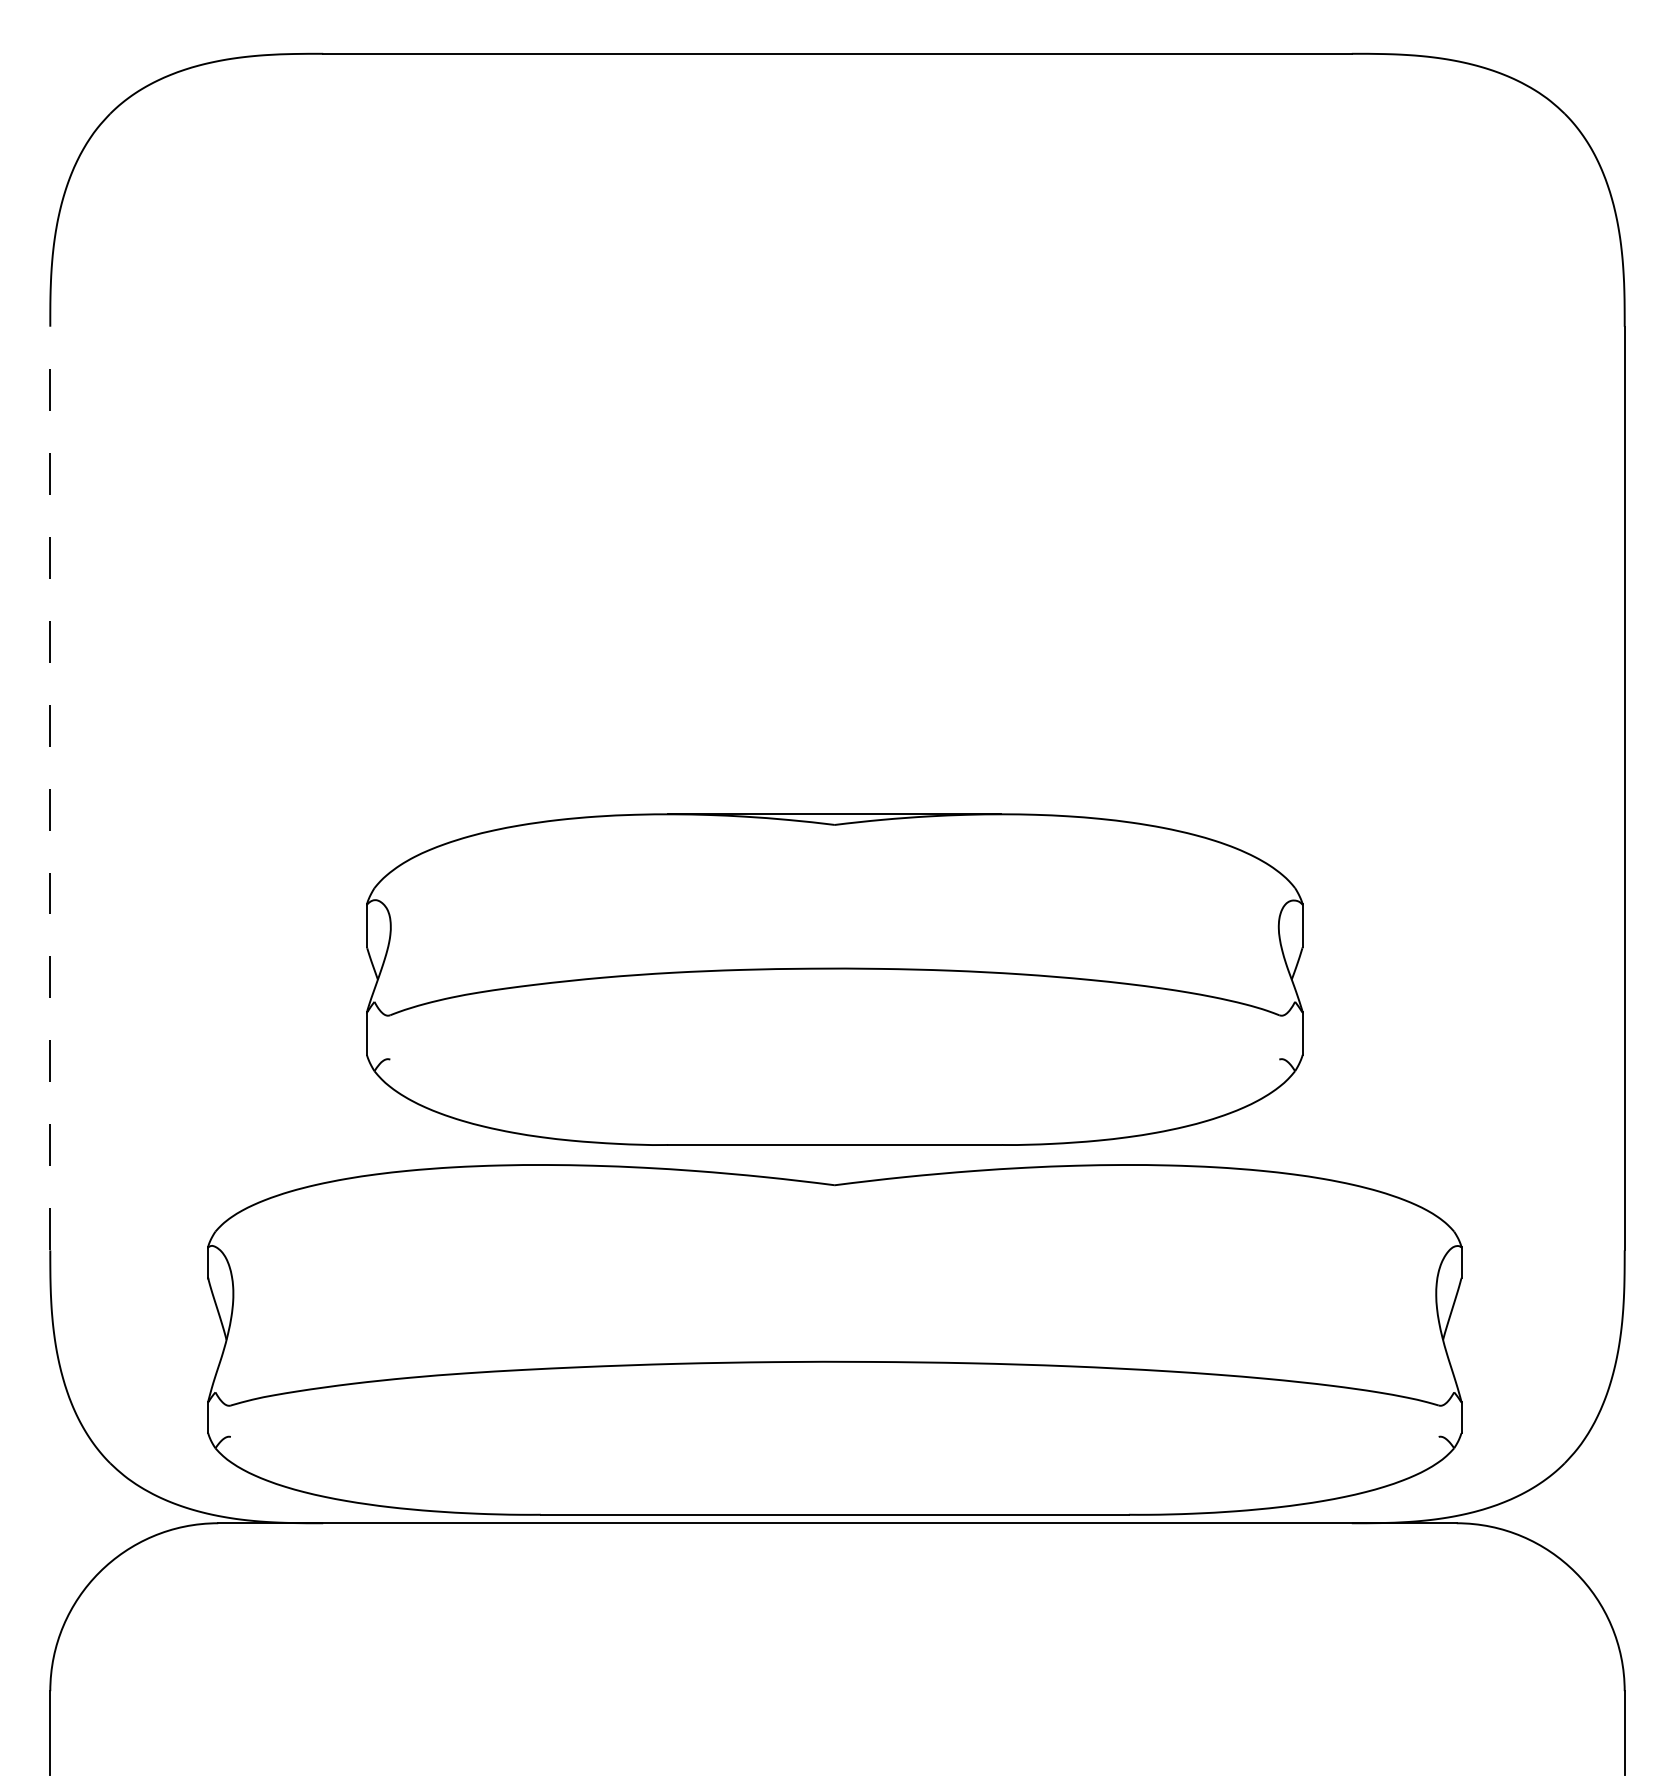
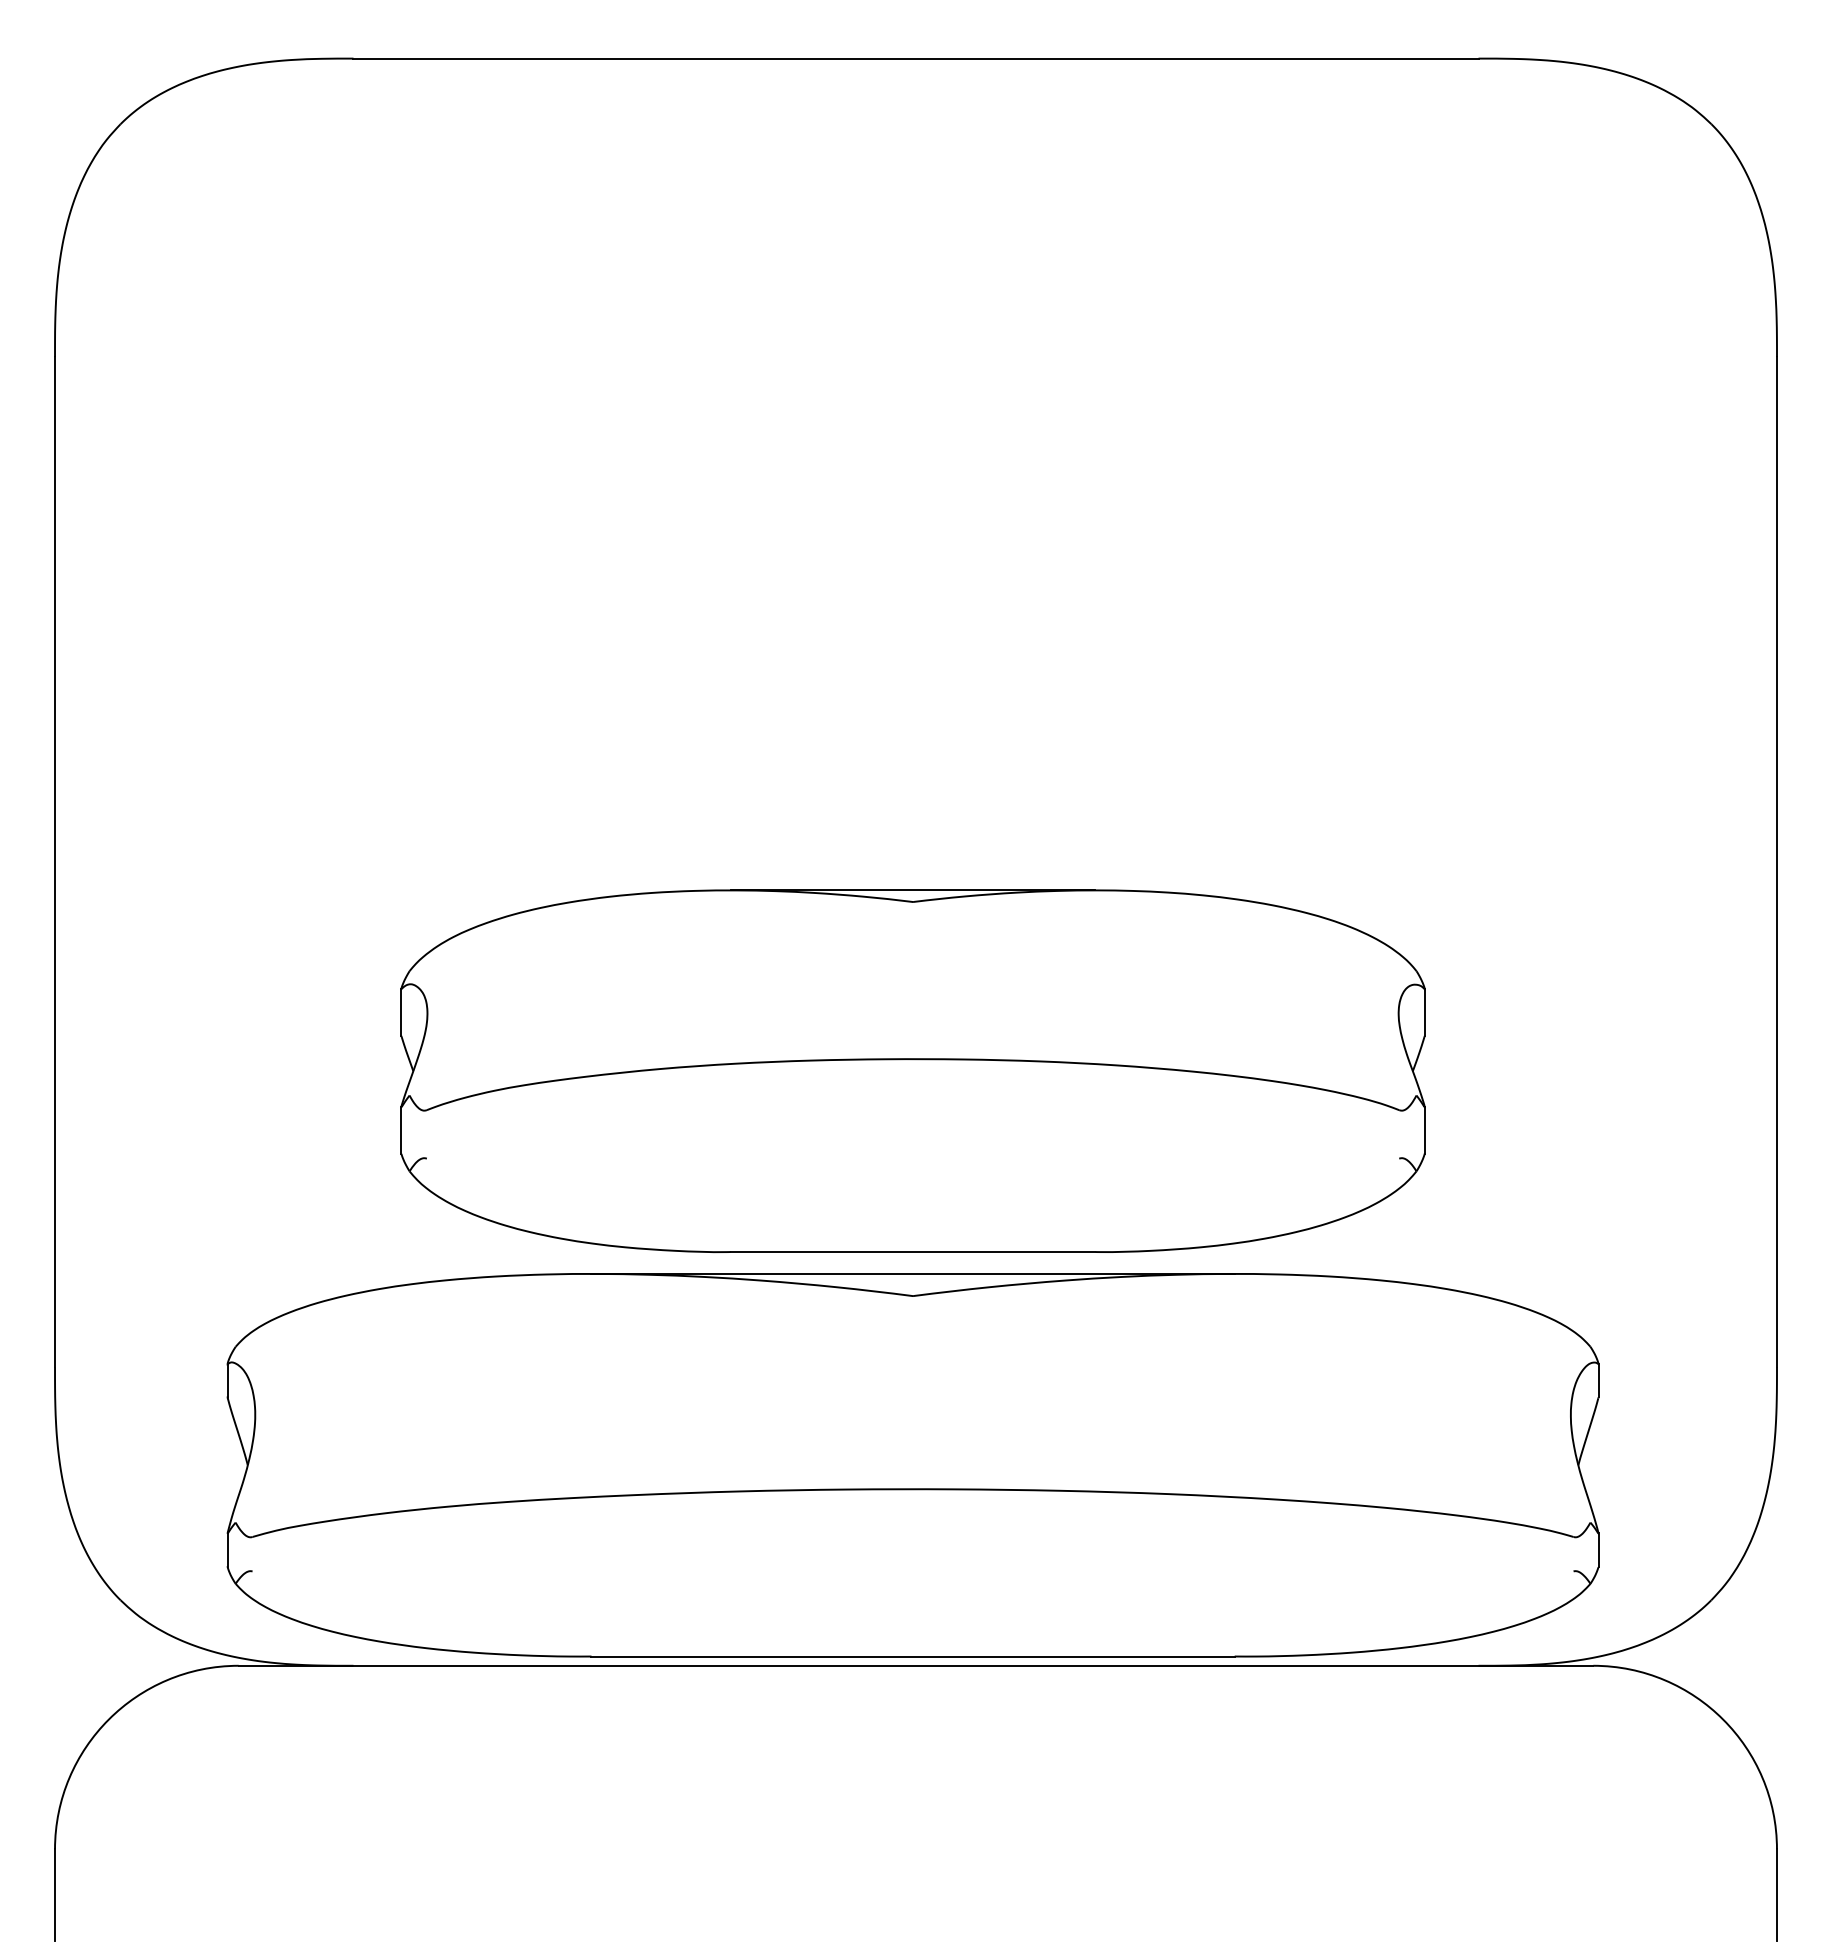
line: (50, 787) -> (55, 861), dashed -> solid
line: (834, 1164) -> (912, 1273), added

